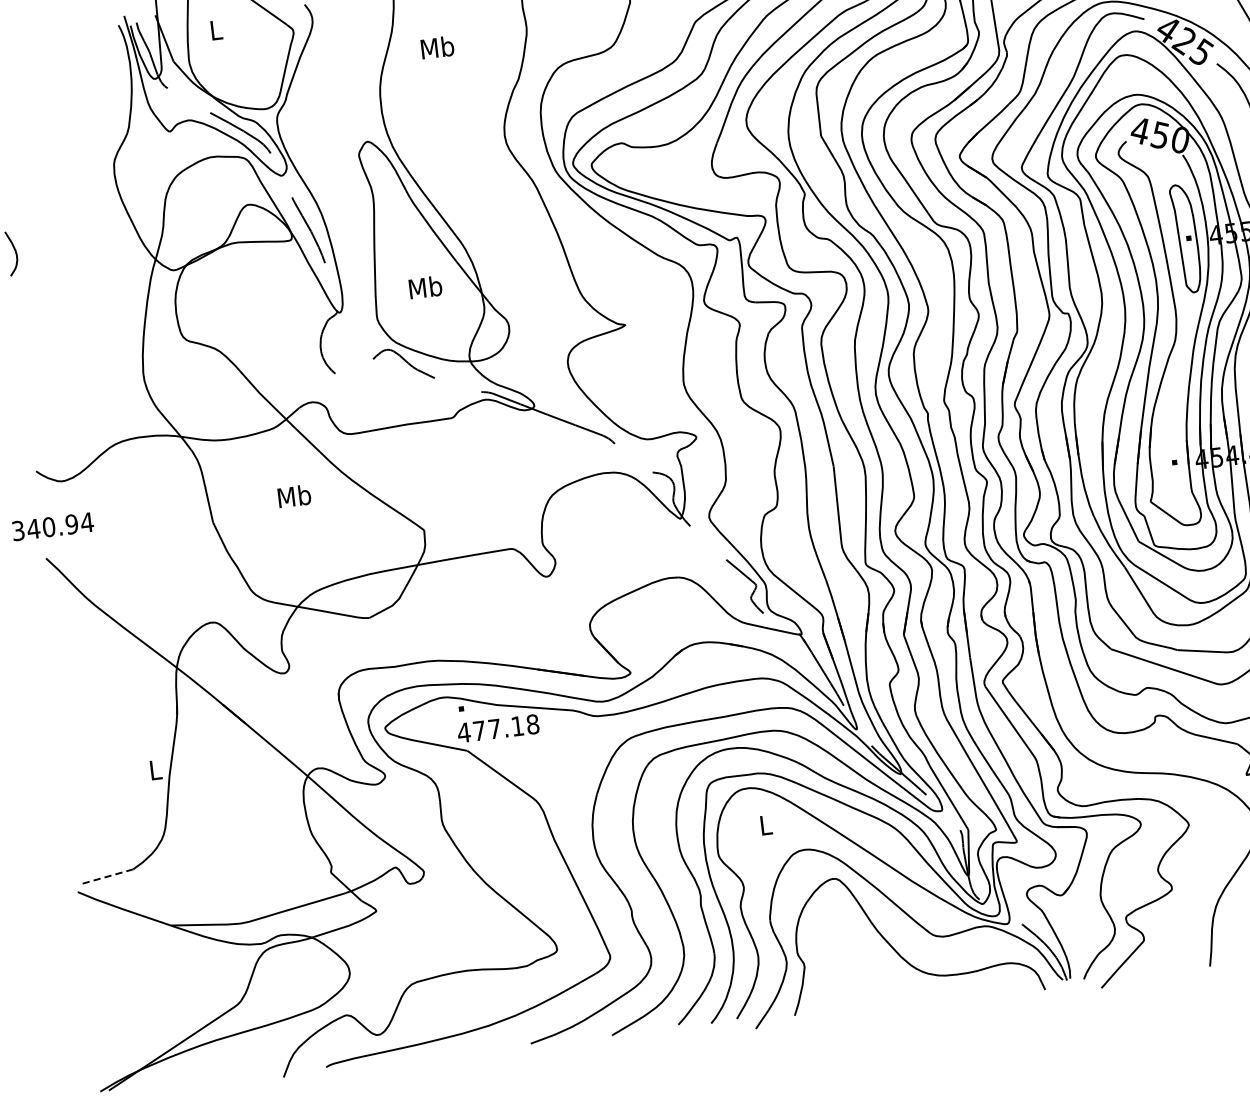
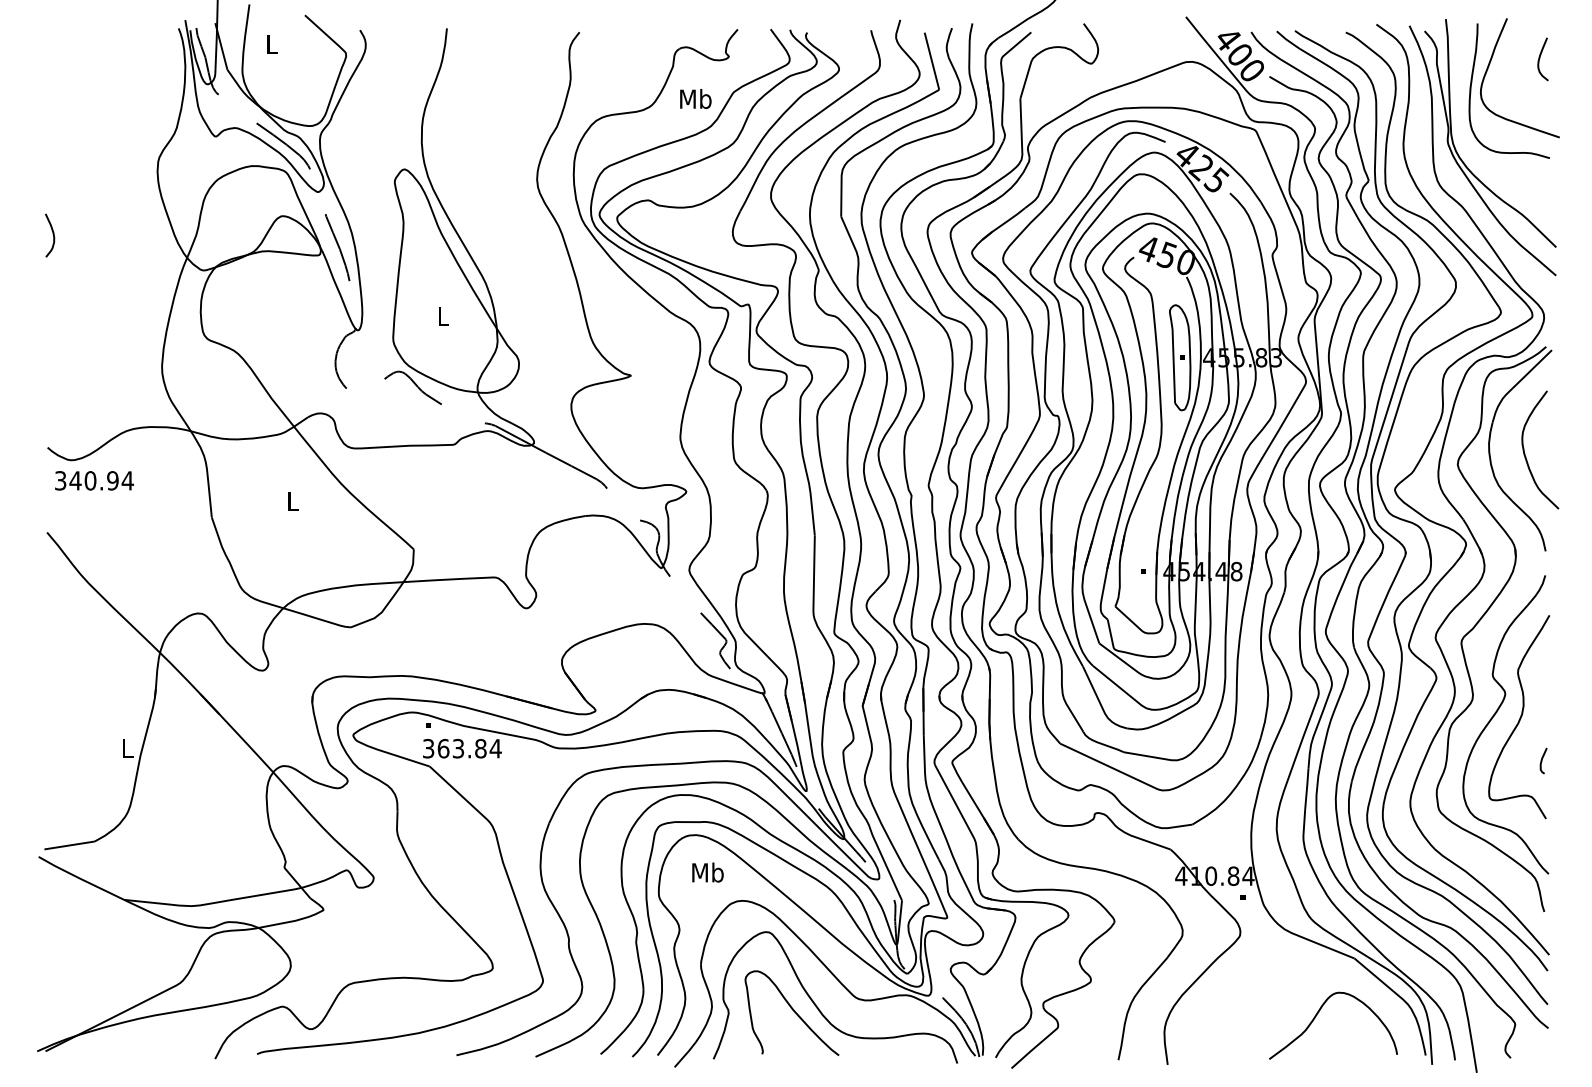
text: (437, 47) -> (695, 98), moved
text: (425, 287) -> (443, 316), Mb -> L
text: (293, 496) -> (292, 501), Mb -> L
text: (53, 526) -> (94, 480), moved
text: (497, 728) -> (461, 748), 477.18 -> 363.84
text: (765, 825) -> (707, 872), L -> Mb
line: (107, 876) -> (69, 845), dashed -> solid
curve: (869, 956) -> (792, 1010), added

